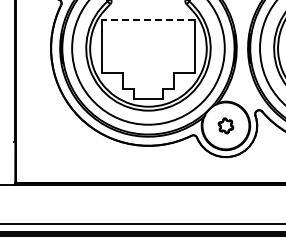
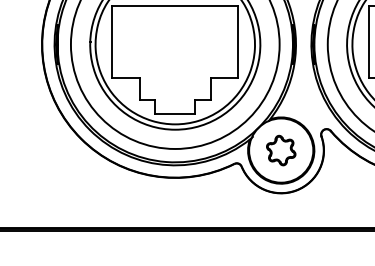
line: (147, 19) -> (173, 5), dashed -> solid
part: (225, 125) -> (280, 150), size x1.43

